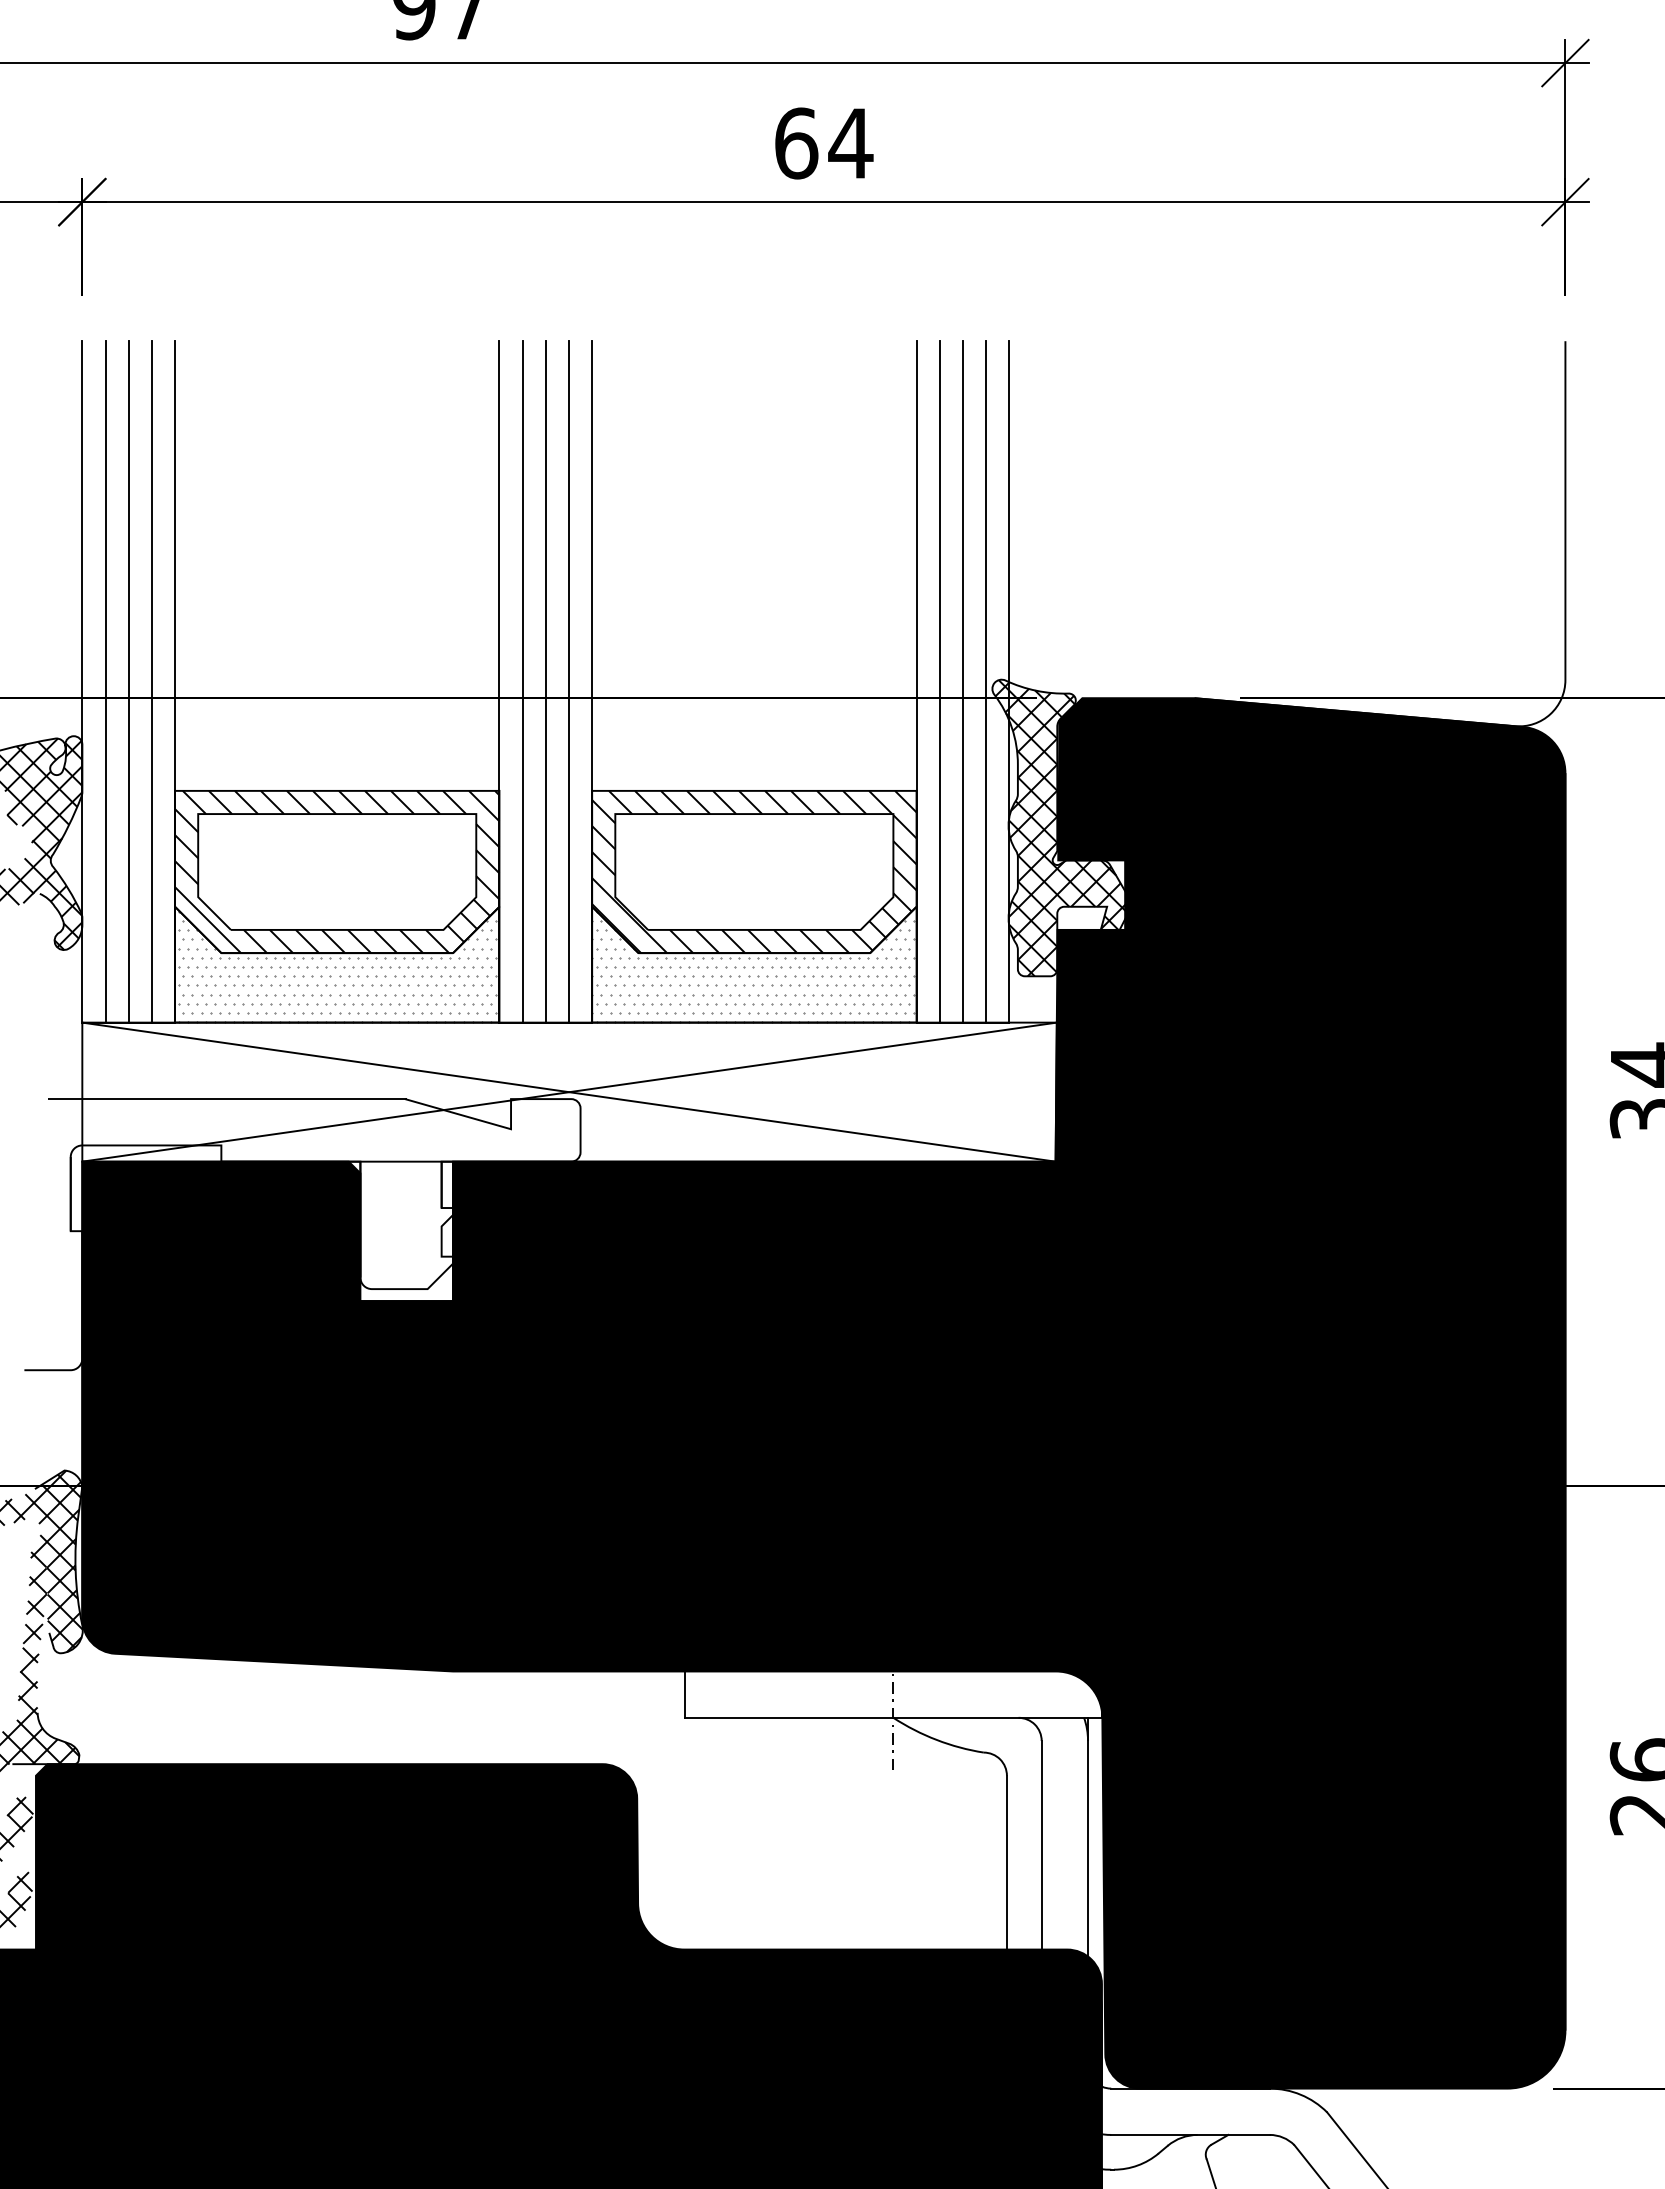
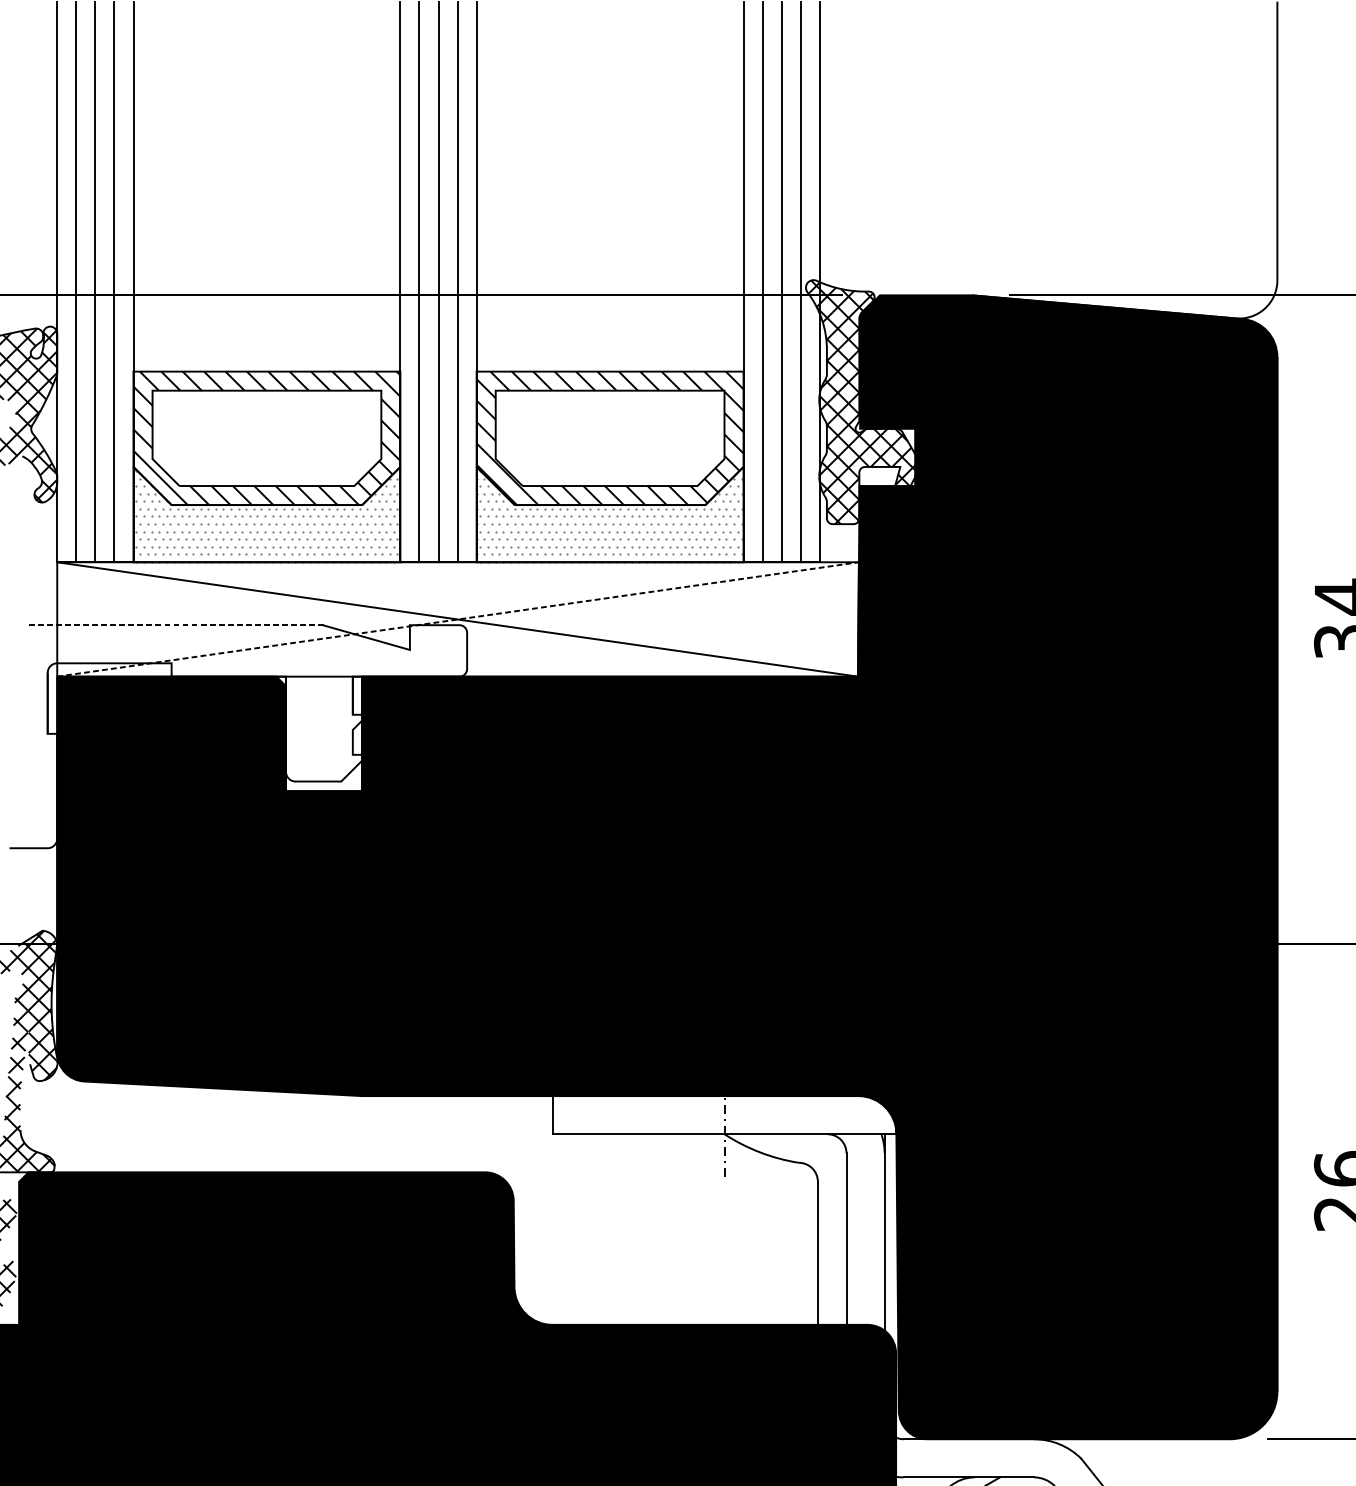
line: (570, 1092) -> (458, 619), solid -> dashed
line: (227, 1099) -> (176, 625), solid -> dashed

